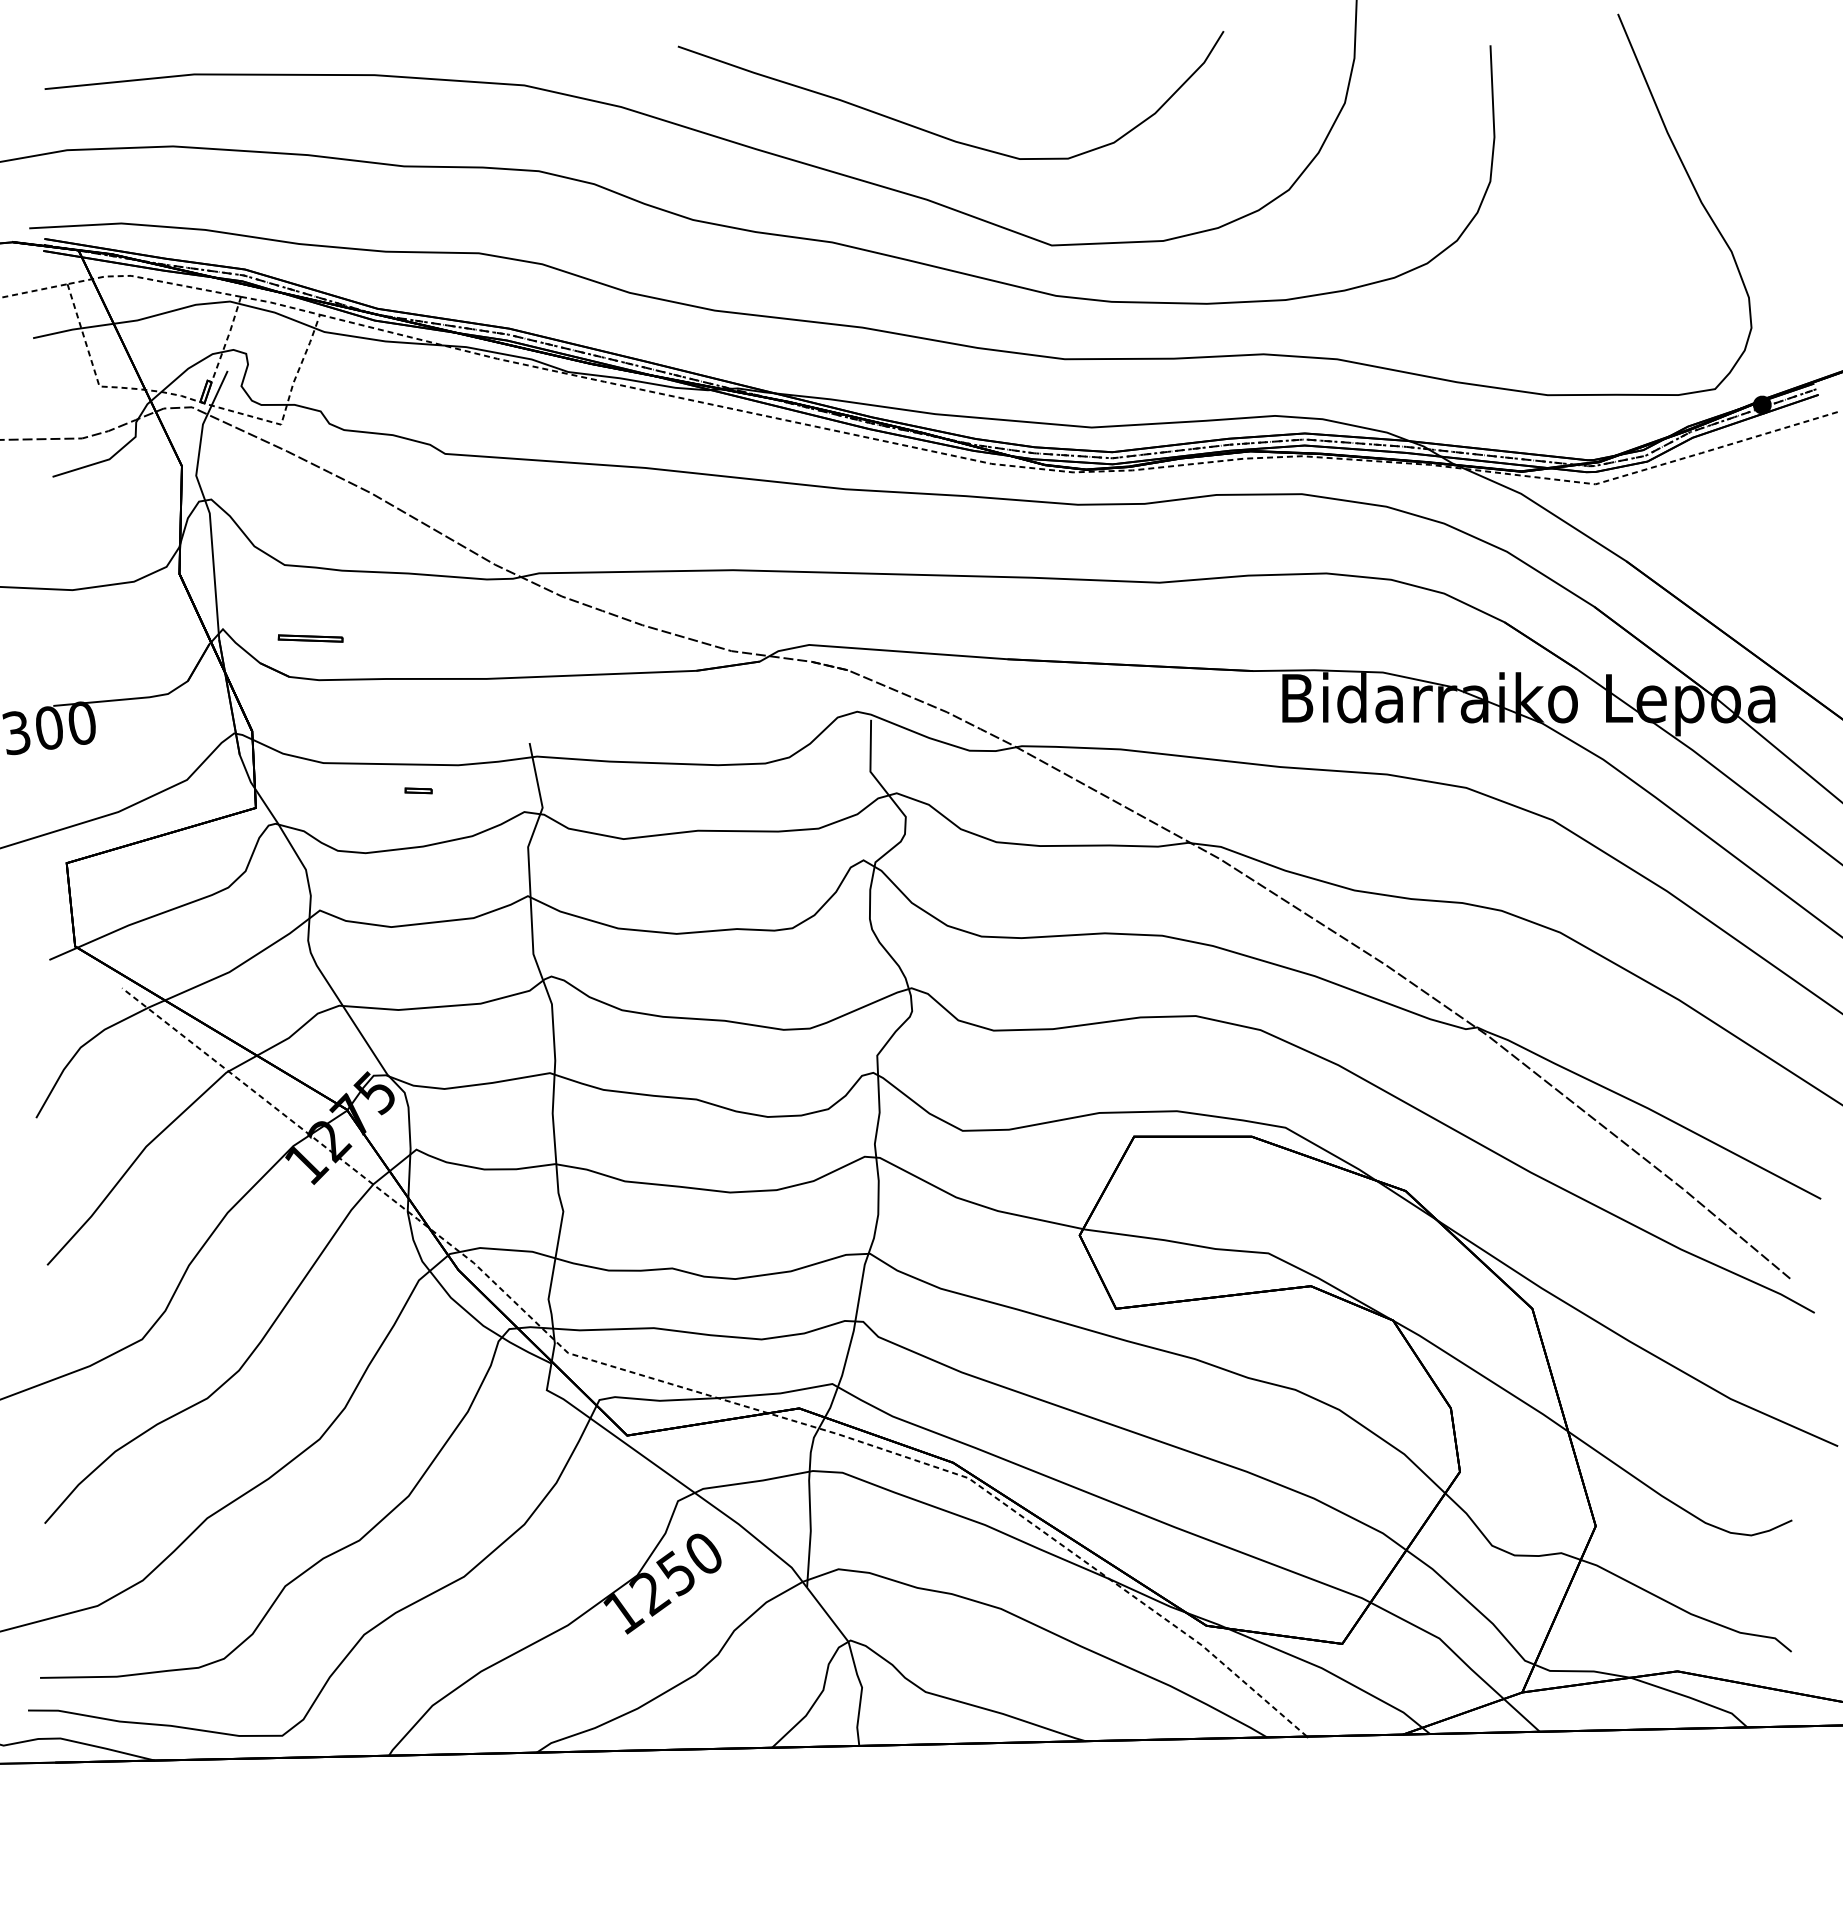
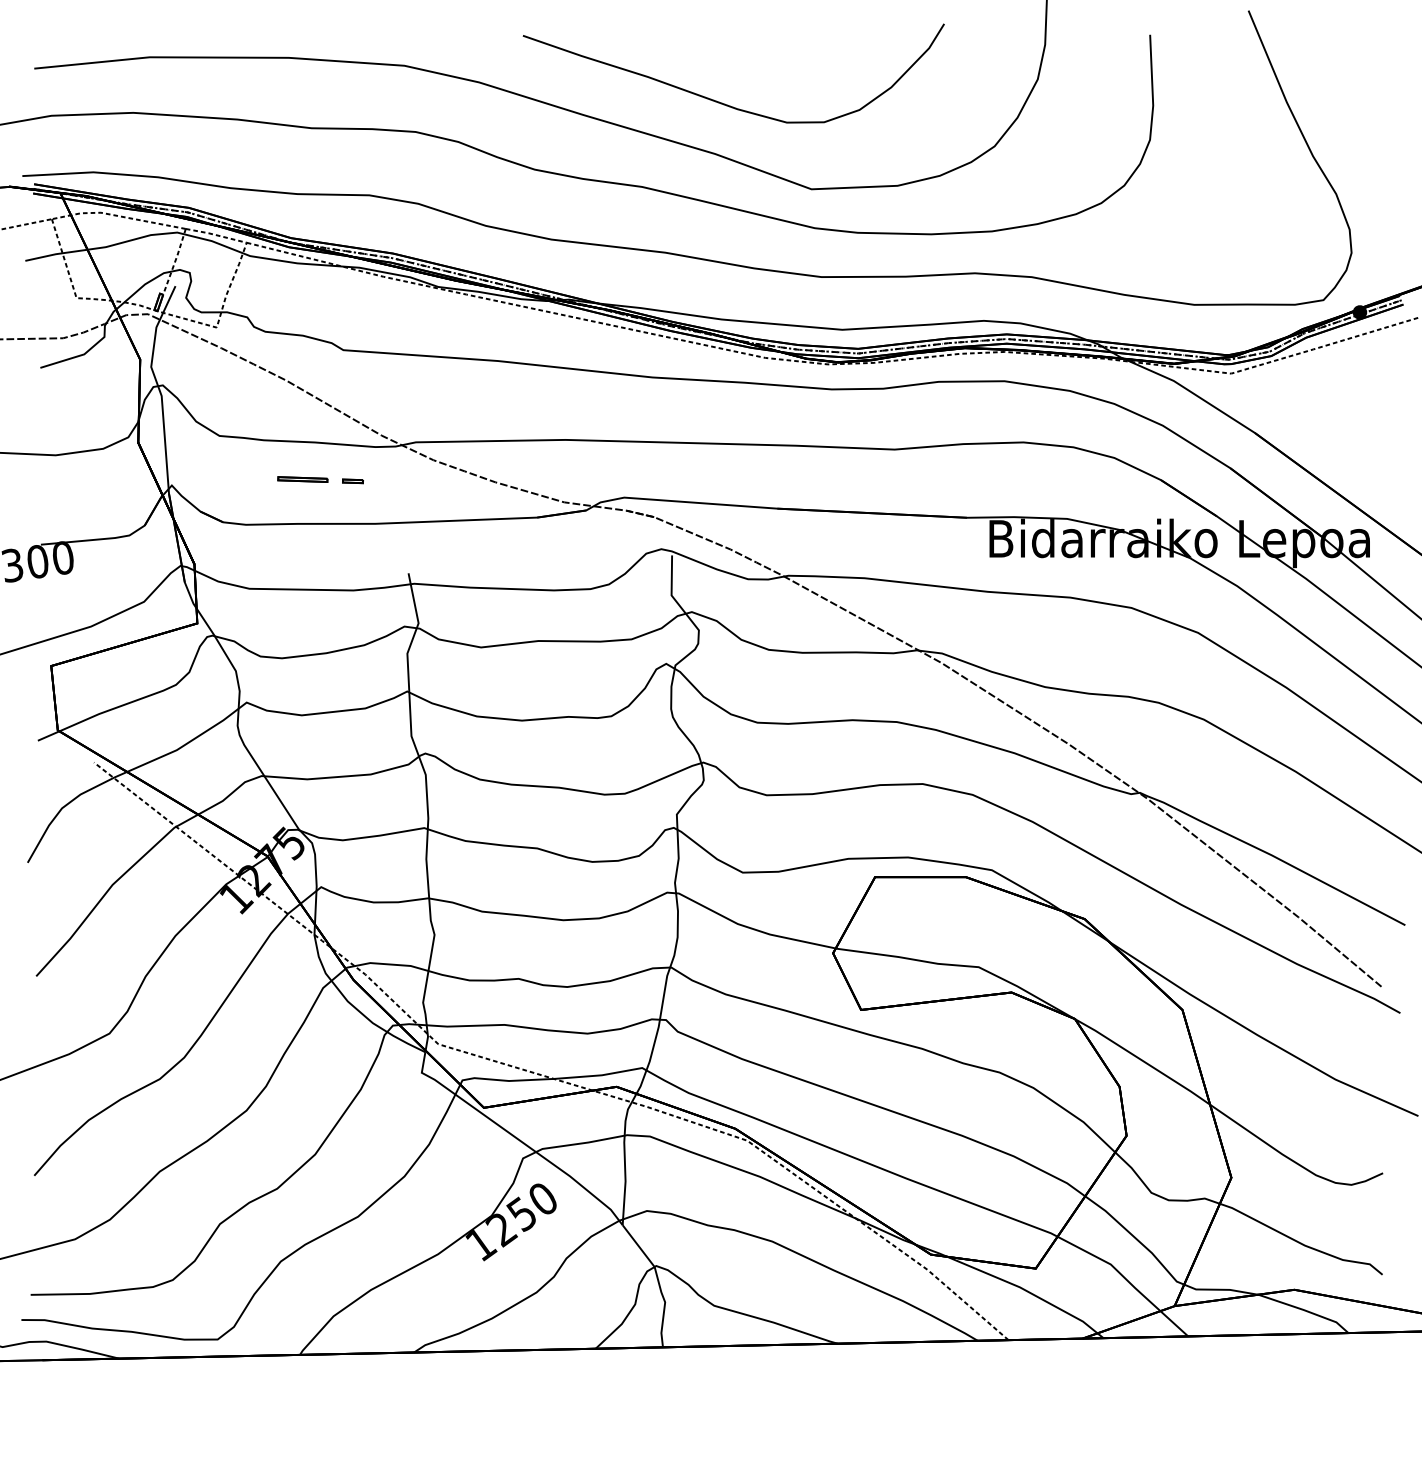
part: (310, 638) -> (302, 479), moved
part: (418, 790) -> (352, 481), moved

